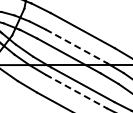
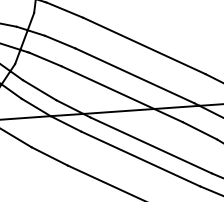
line: (77, 46) -> (136, 75), dashed -> solid
line: (77, 91) -> (142, 158), dashed -> solid

